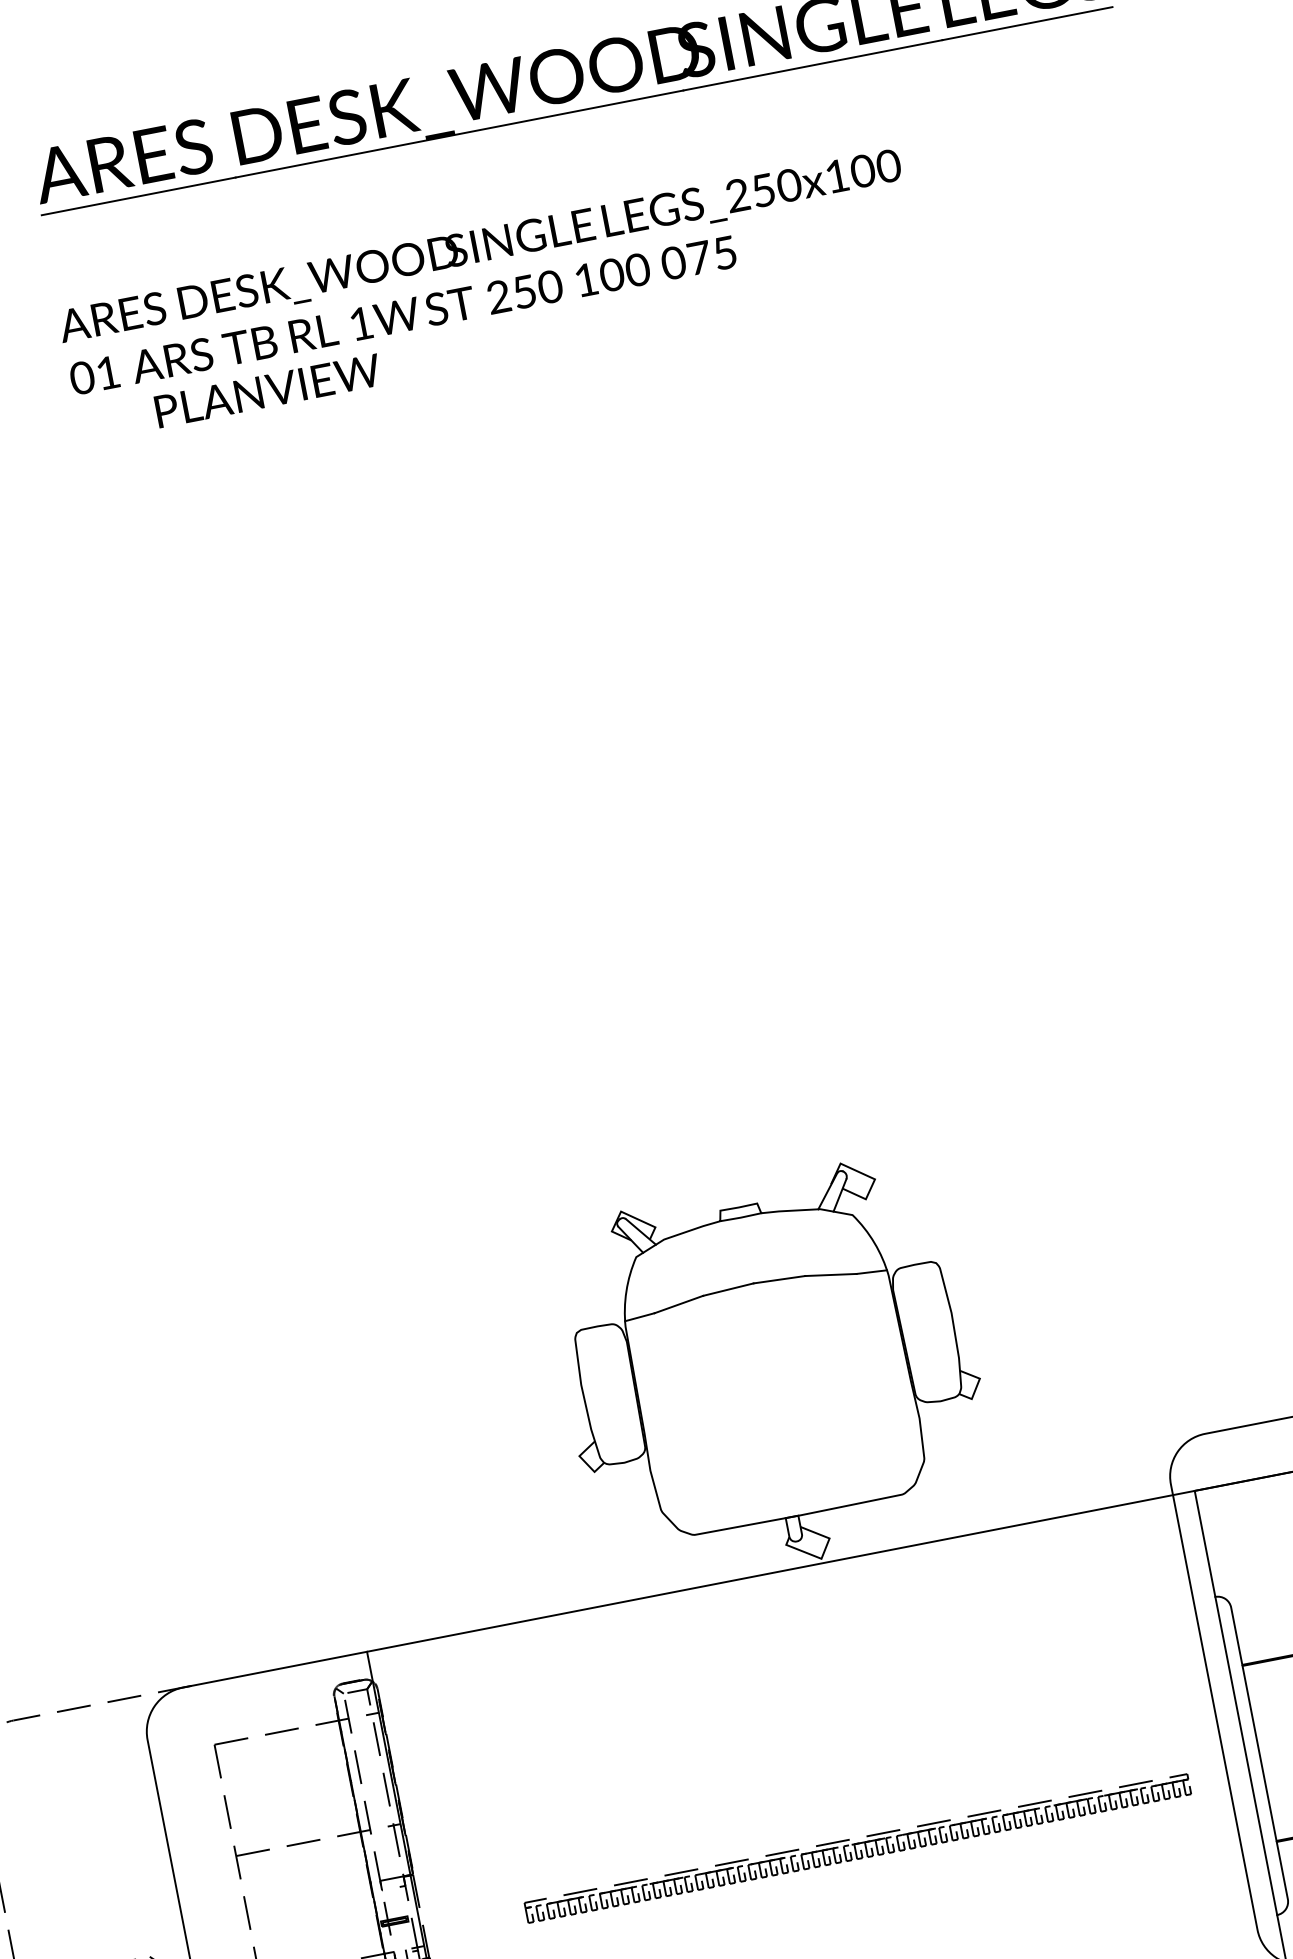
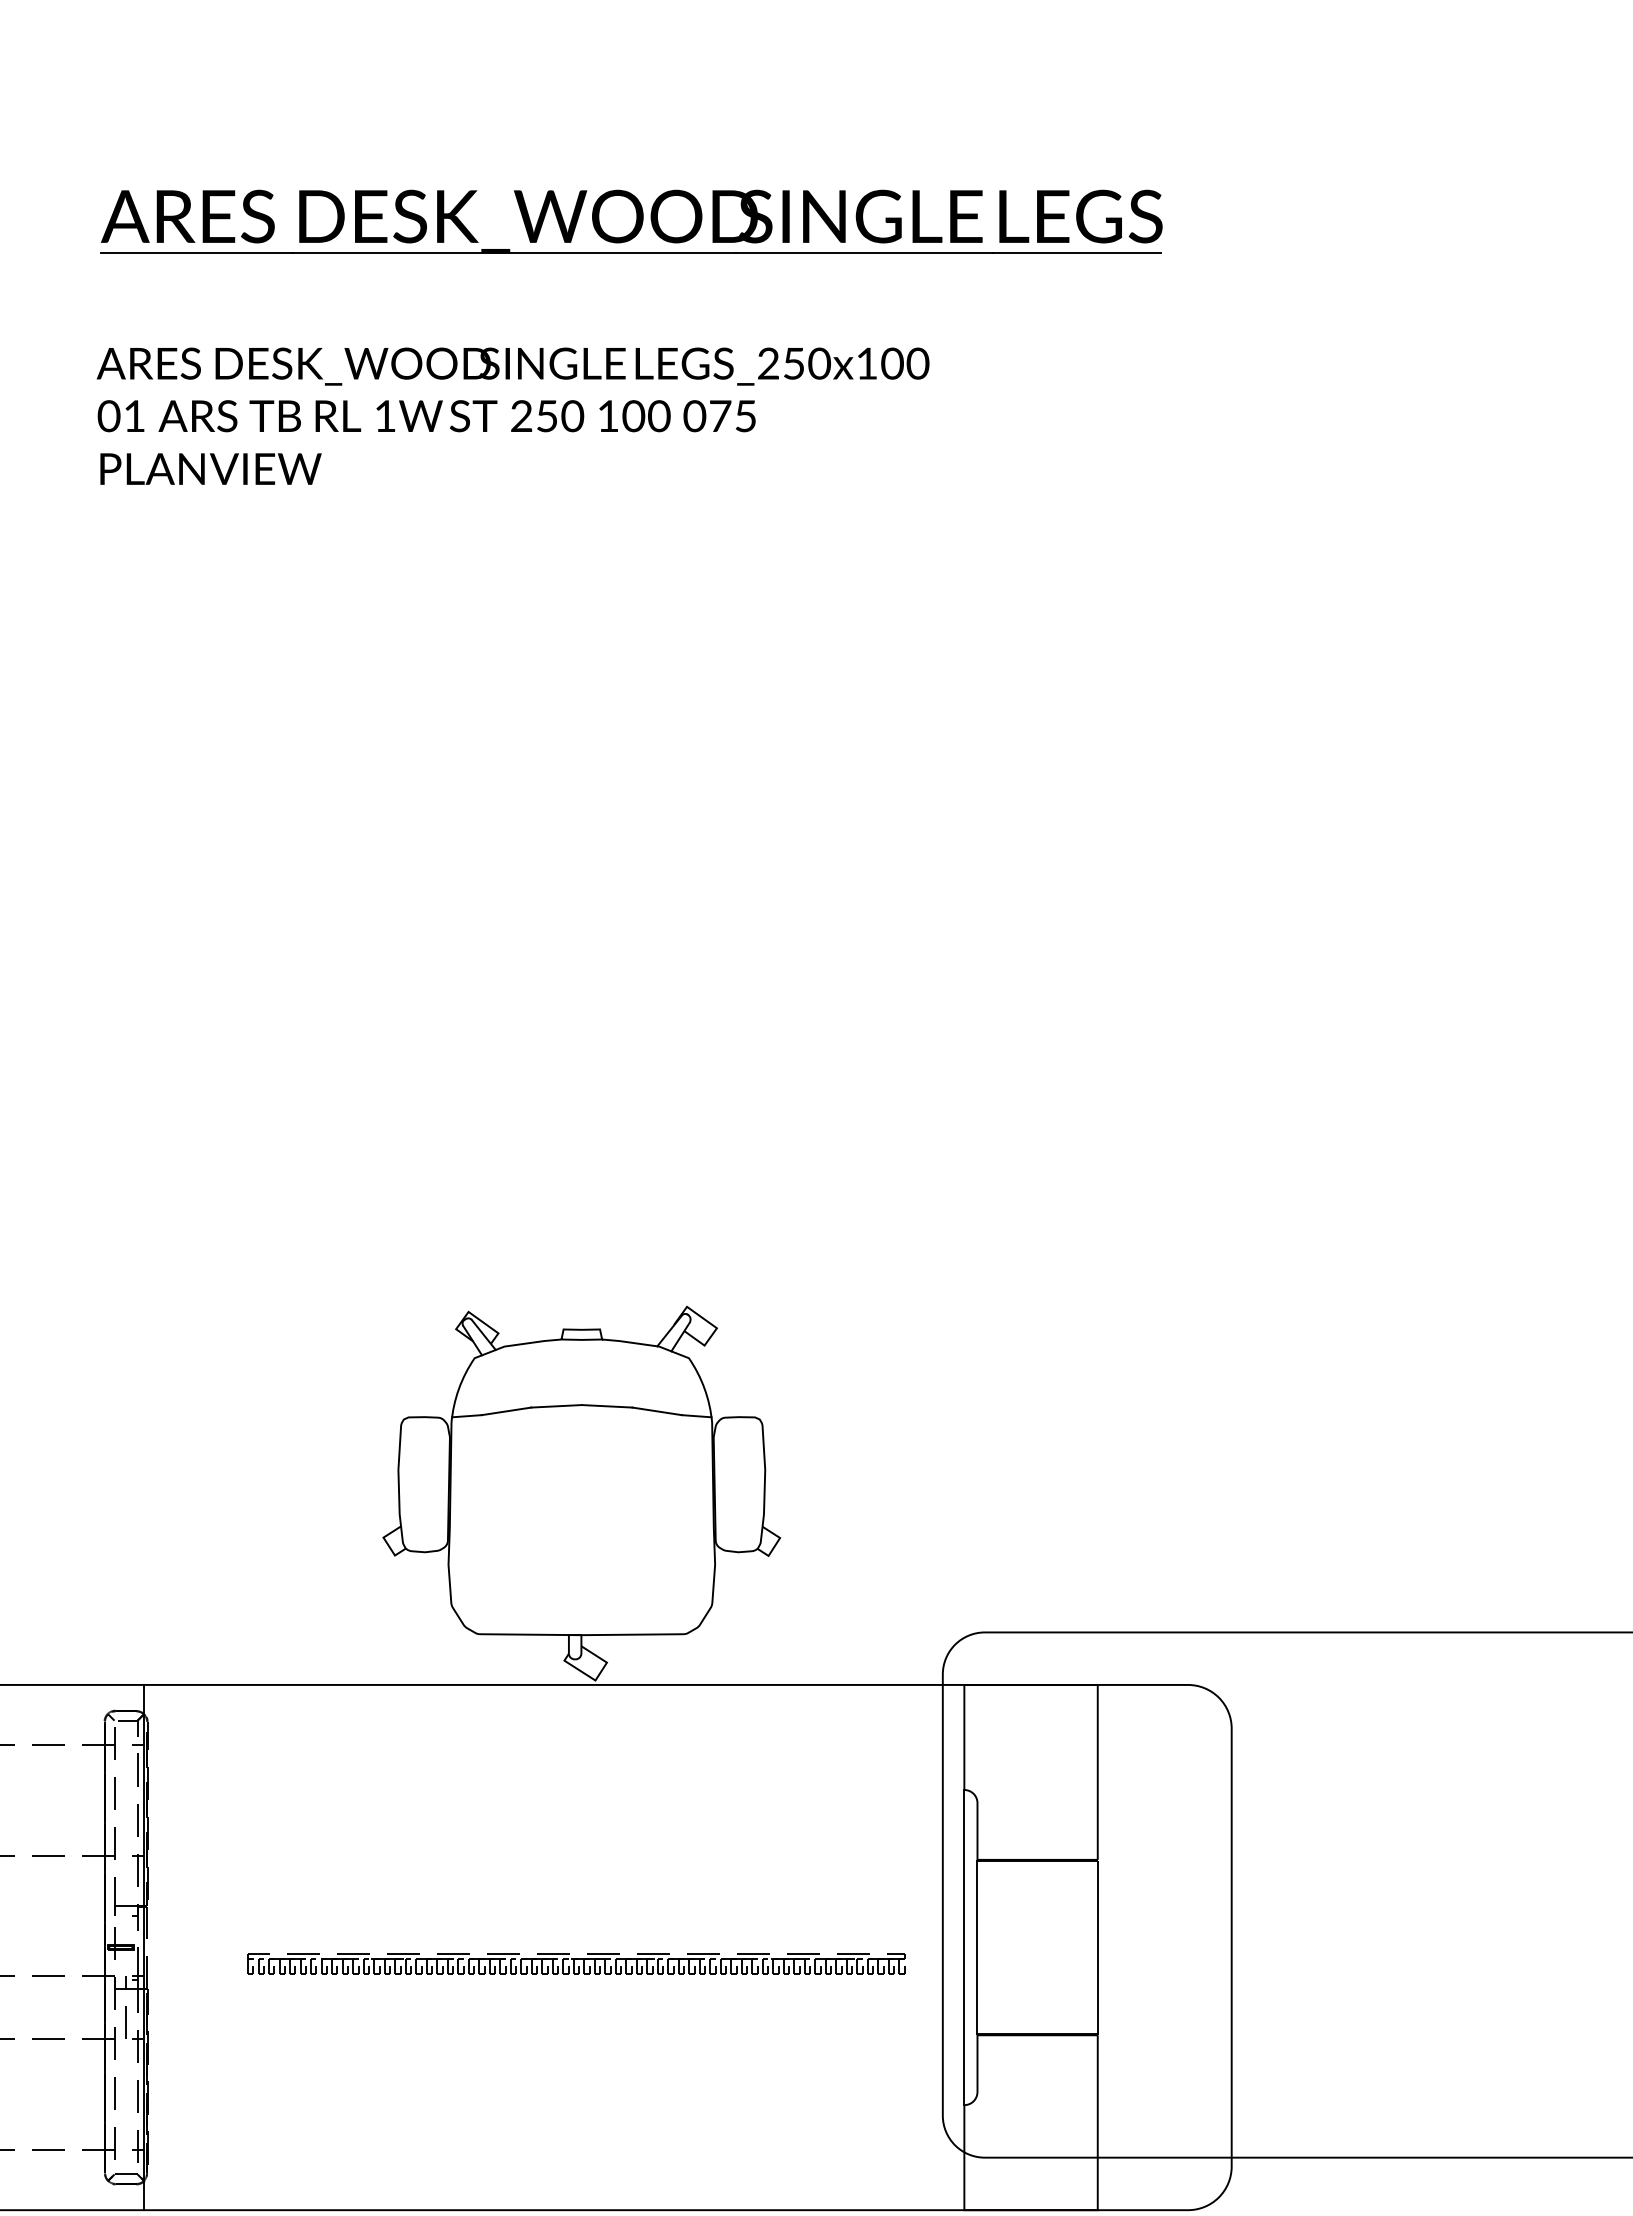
text: (267, 390) -> (210, 468), moved

